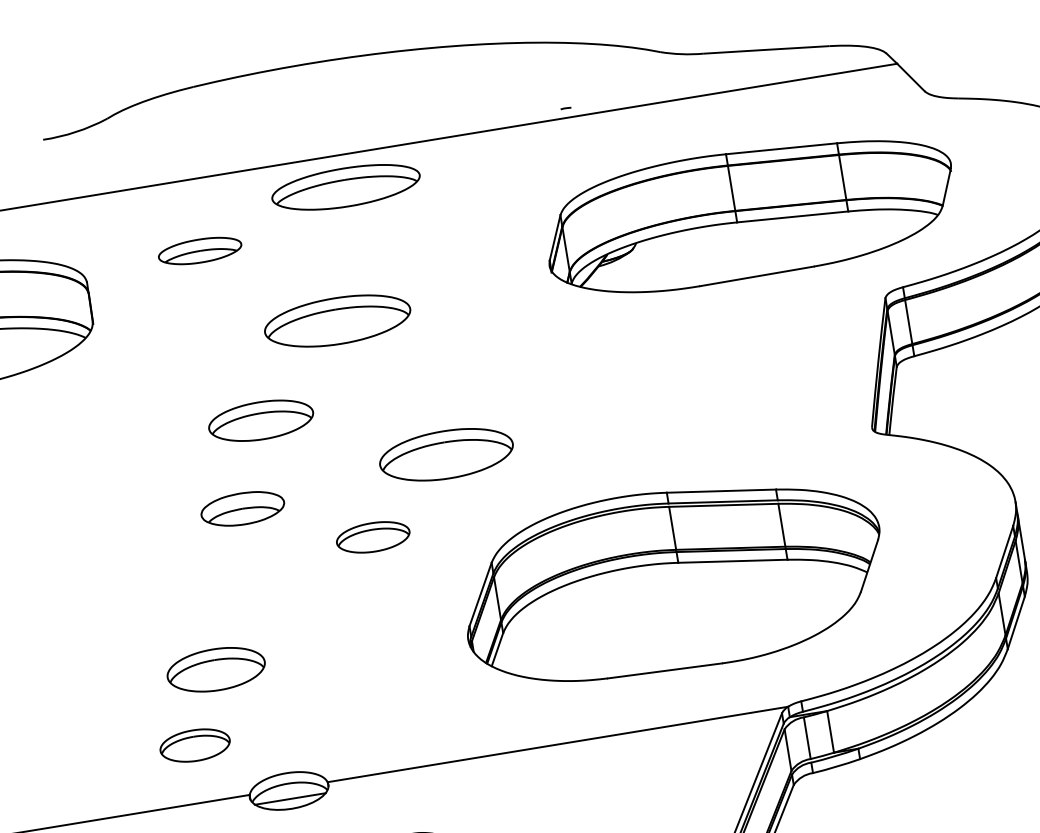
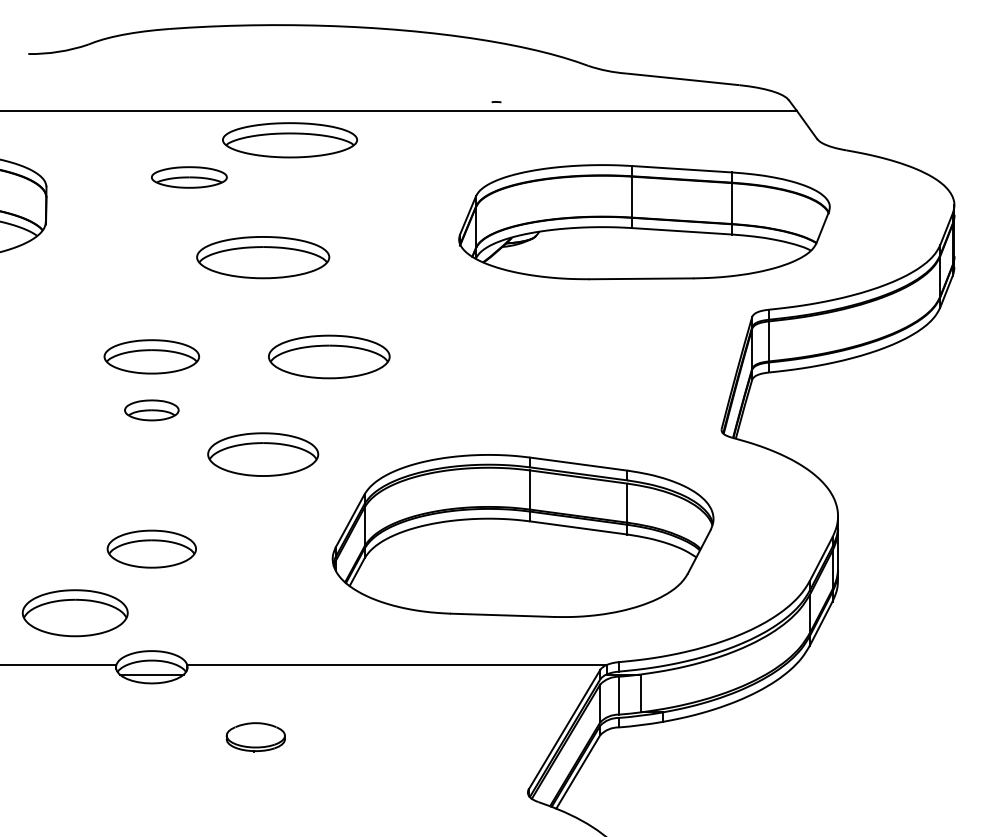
part: (200, 251) -> (189, 177), moved
part: (260, 420) -> (151, 356), moved
part: (446, 454) -> (329, 356), moved
part: (242, 509) -> (151, 410), size x0.71
part: (373, 537) -> (263, 454), size x1.67
part: (215, 669) -> (151, 548), moved
part: (194, 745) -> (74, 613), size x1.67

